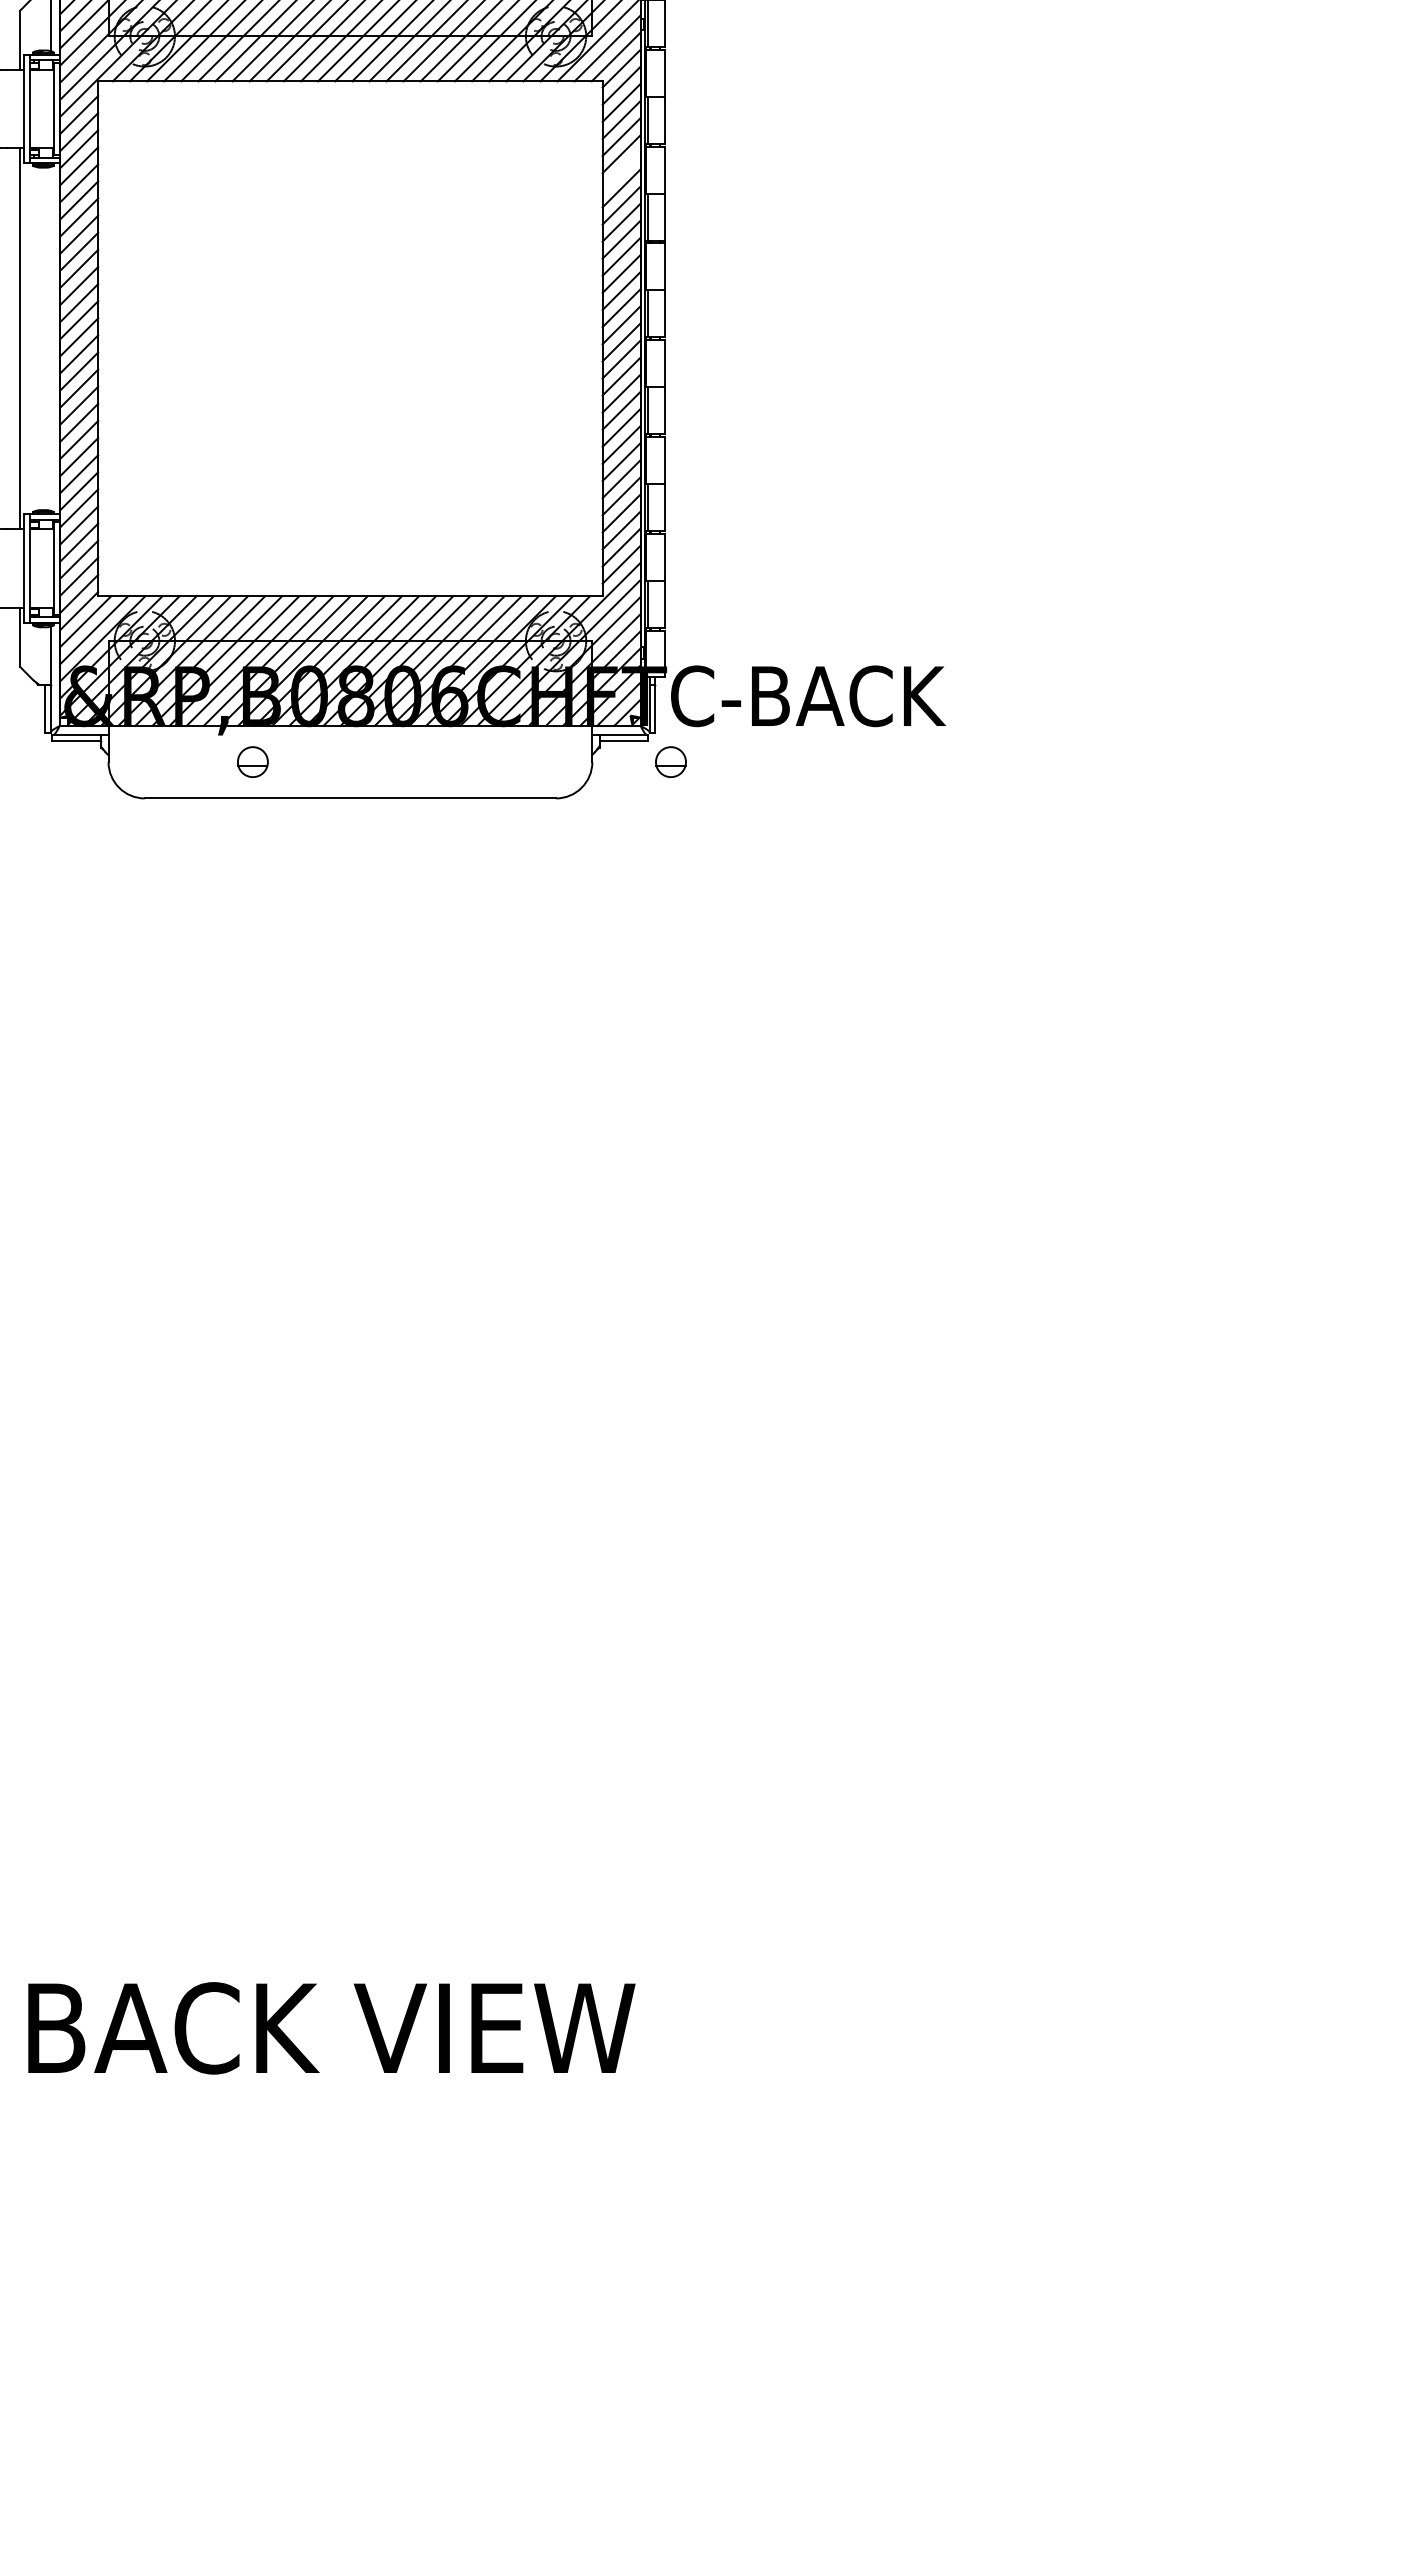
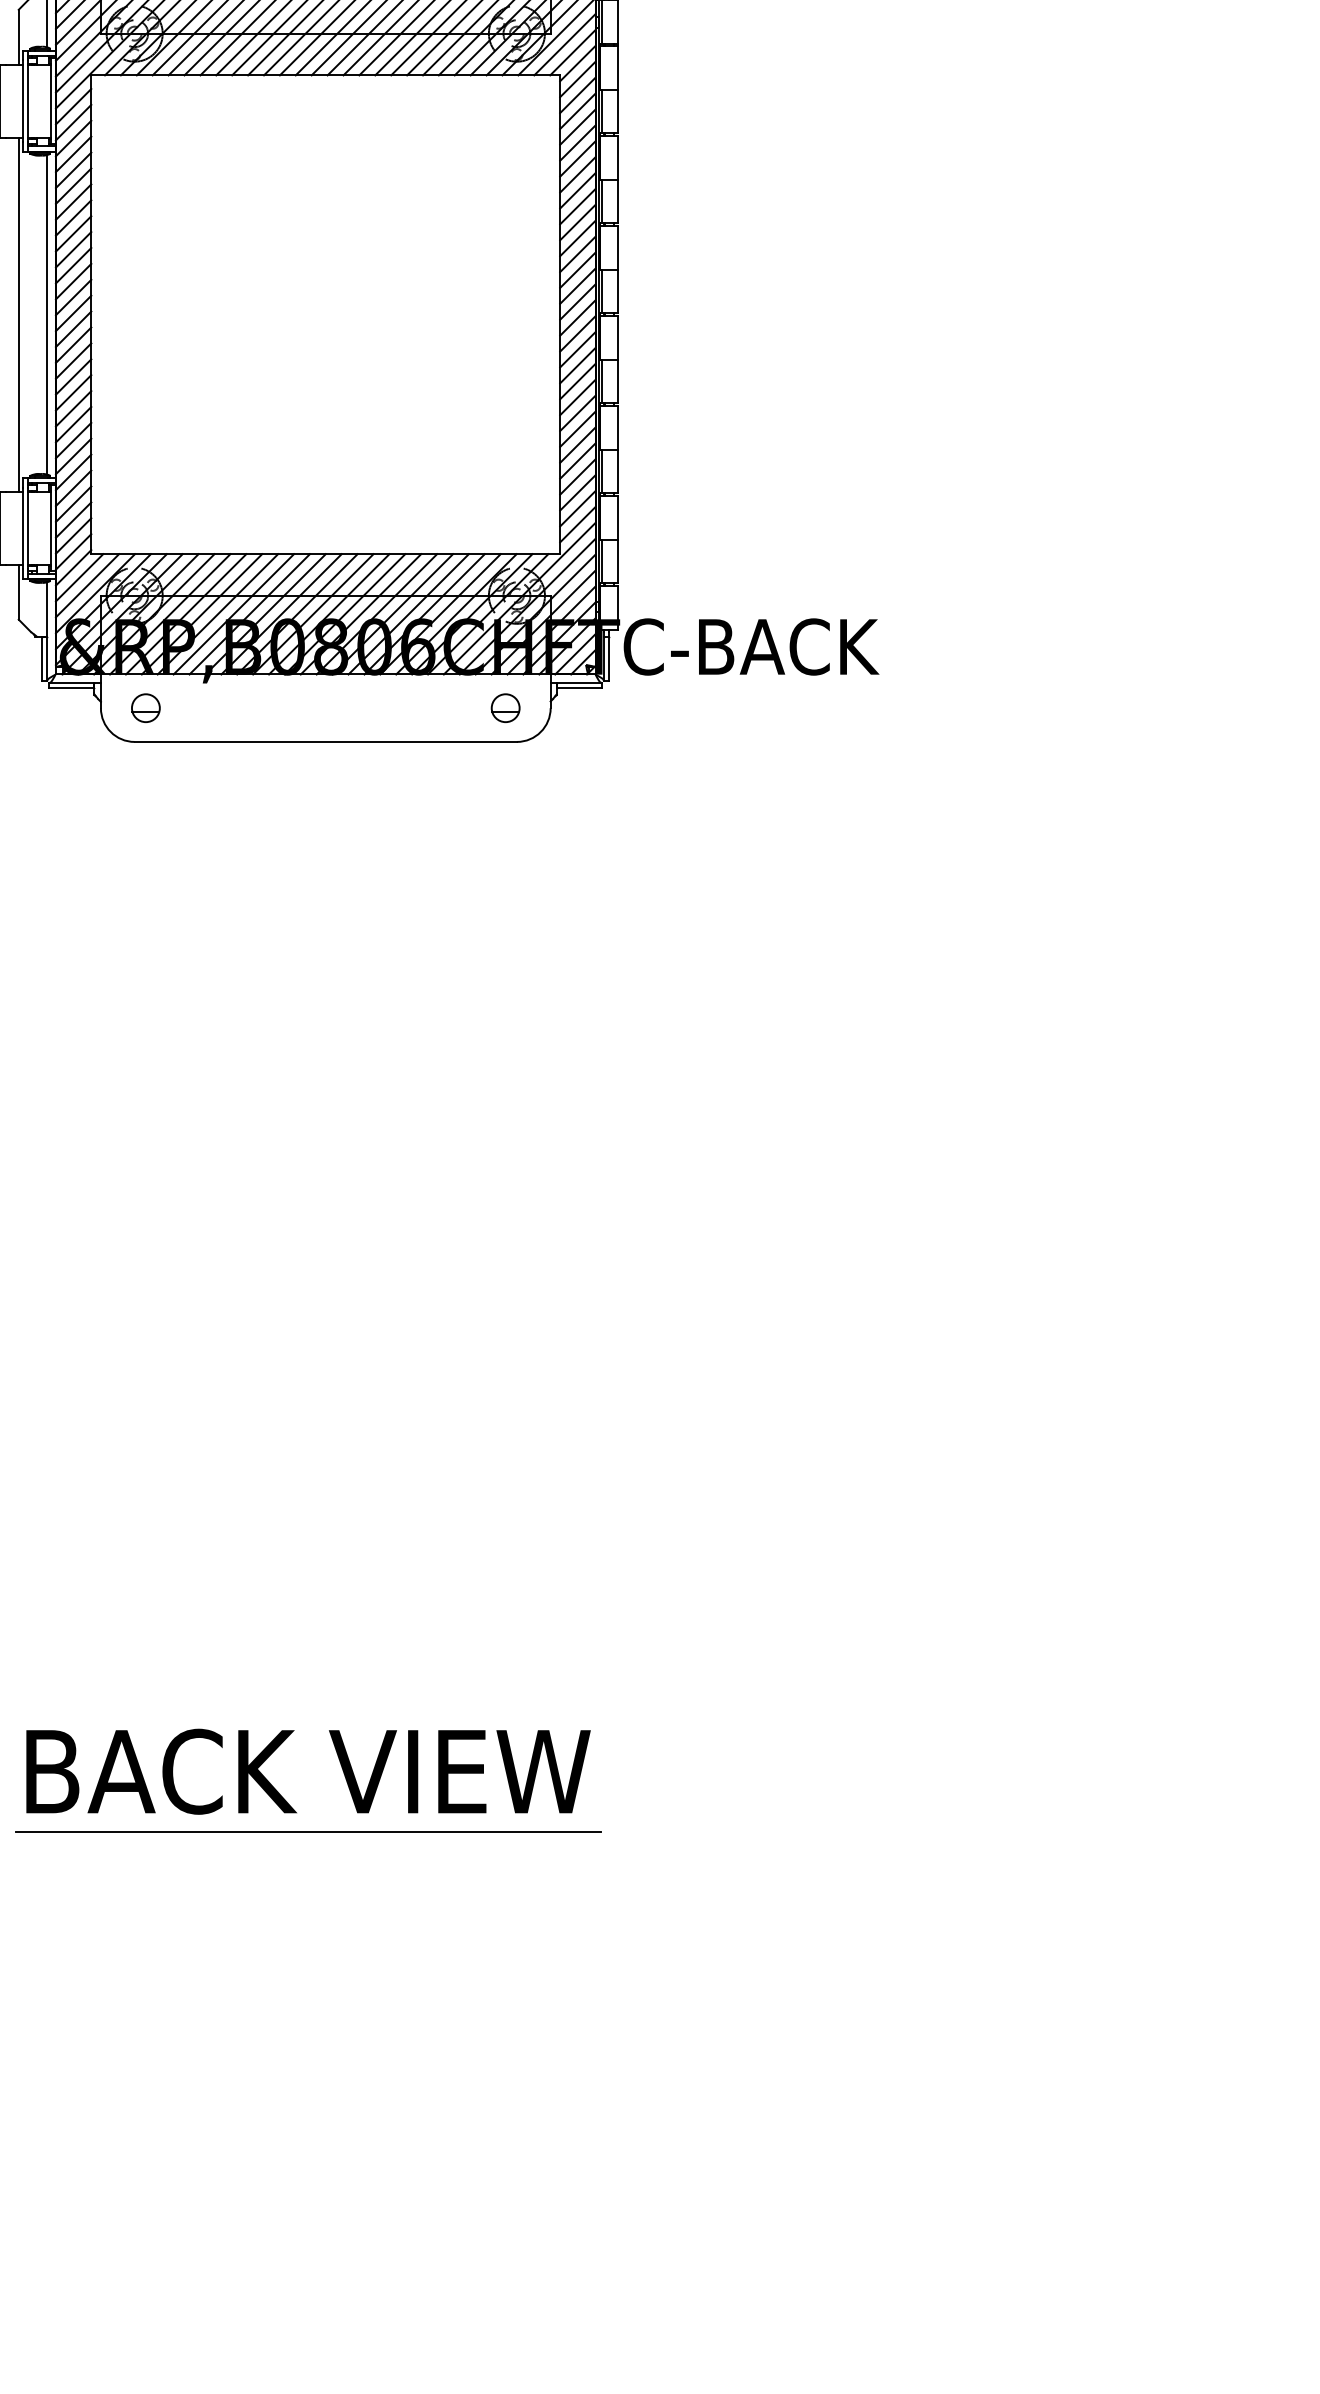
line: (621, 171) -> (577, 159), added
line: (50, 338) -> (46, 314), added
part: (252, 761) -> (145, 707), moved
part: (670, 761) -> (505, 707), moved
line: (332, 1970) -> (309, 1831), added
text: (331, 2028) -> (308, 1771), moved

